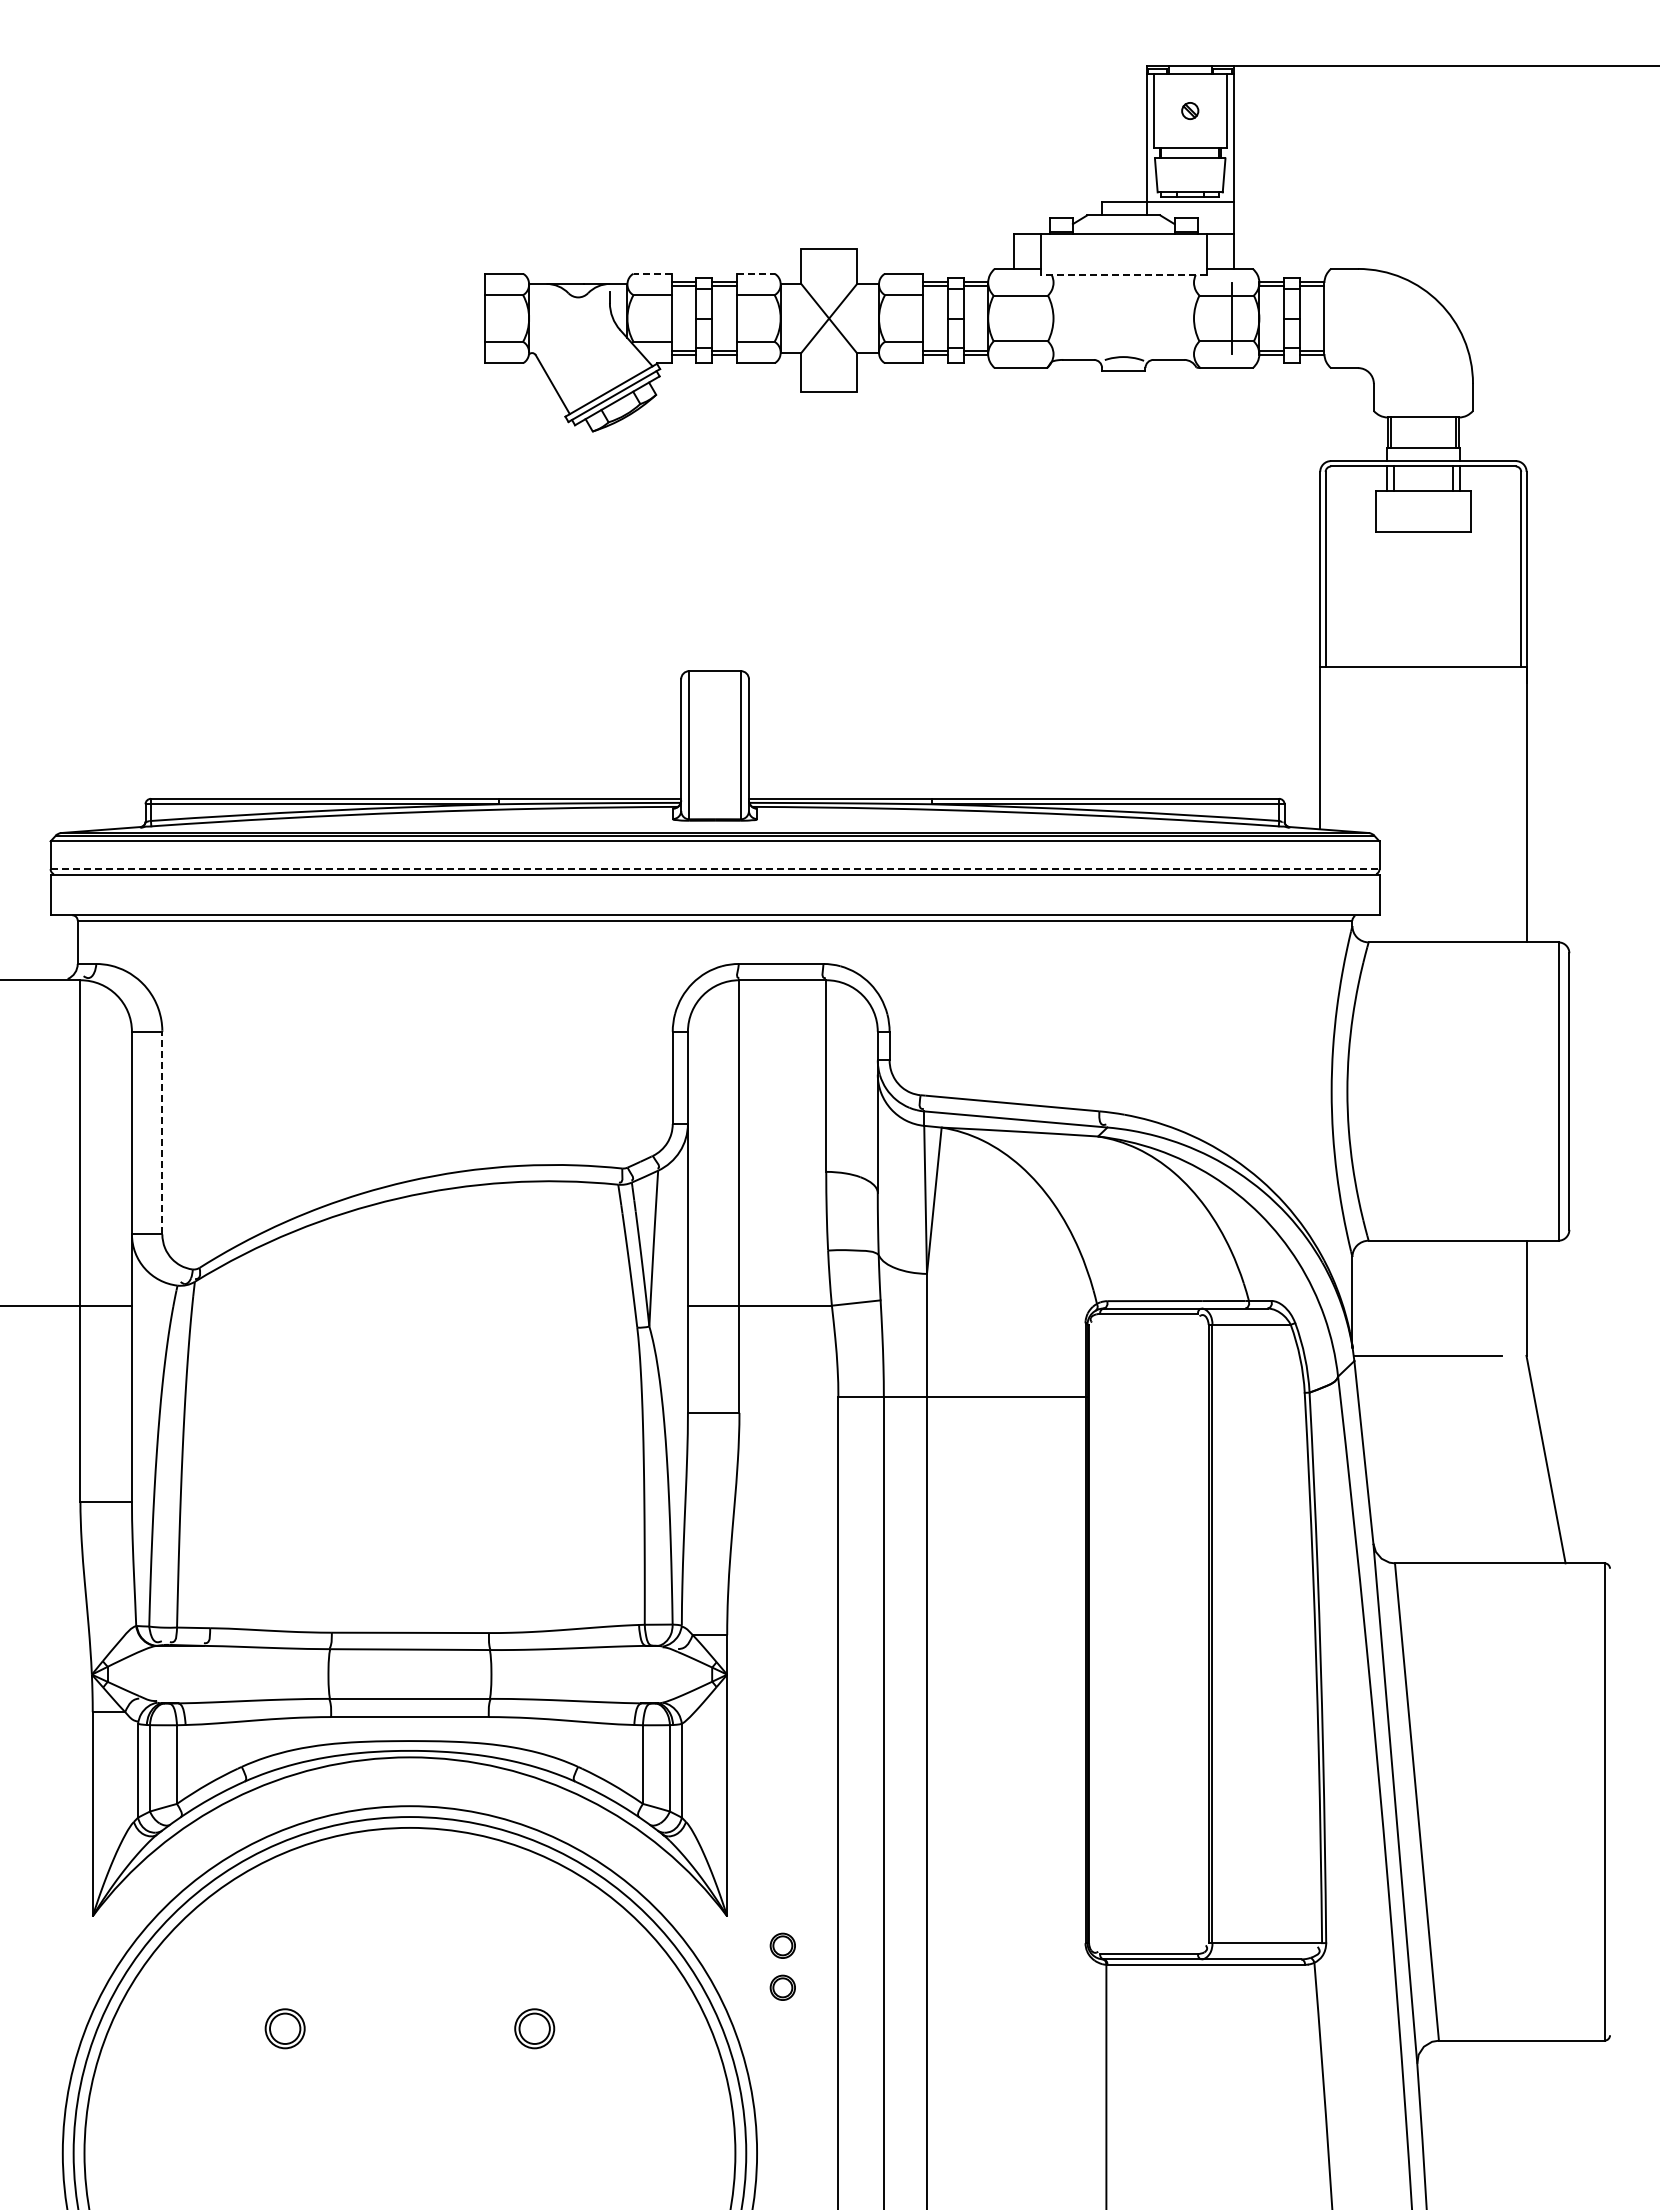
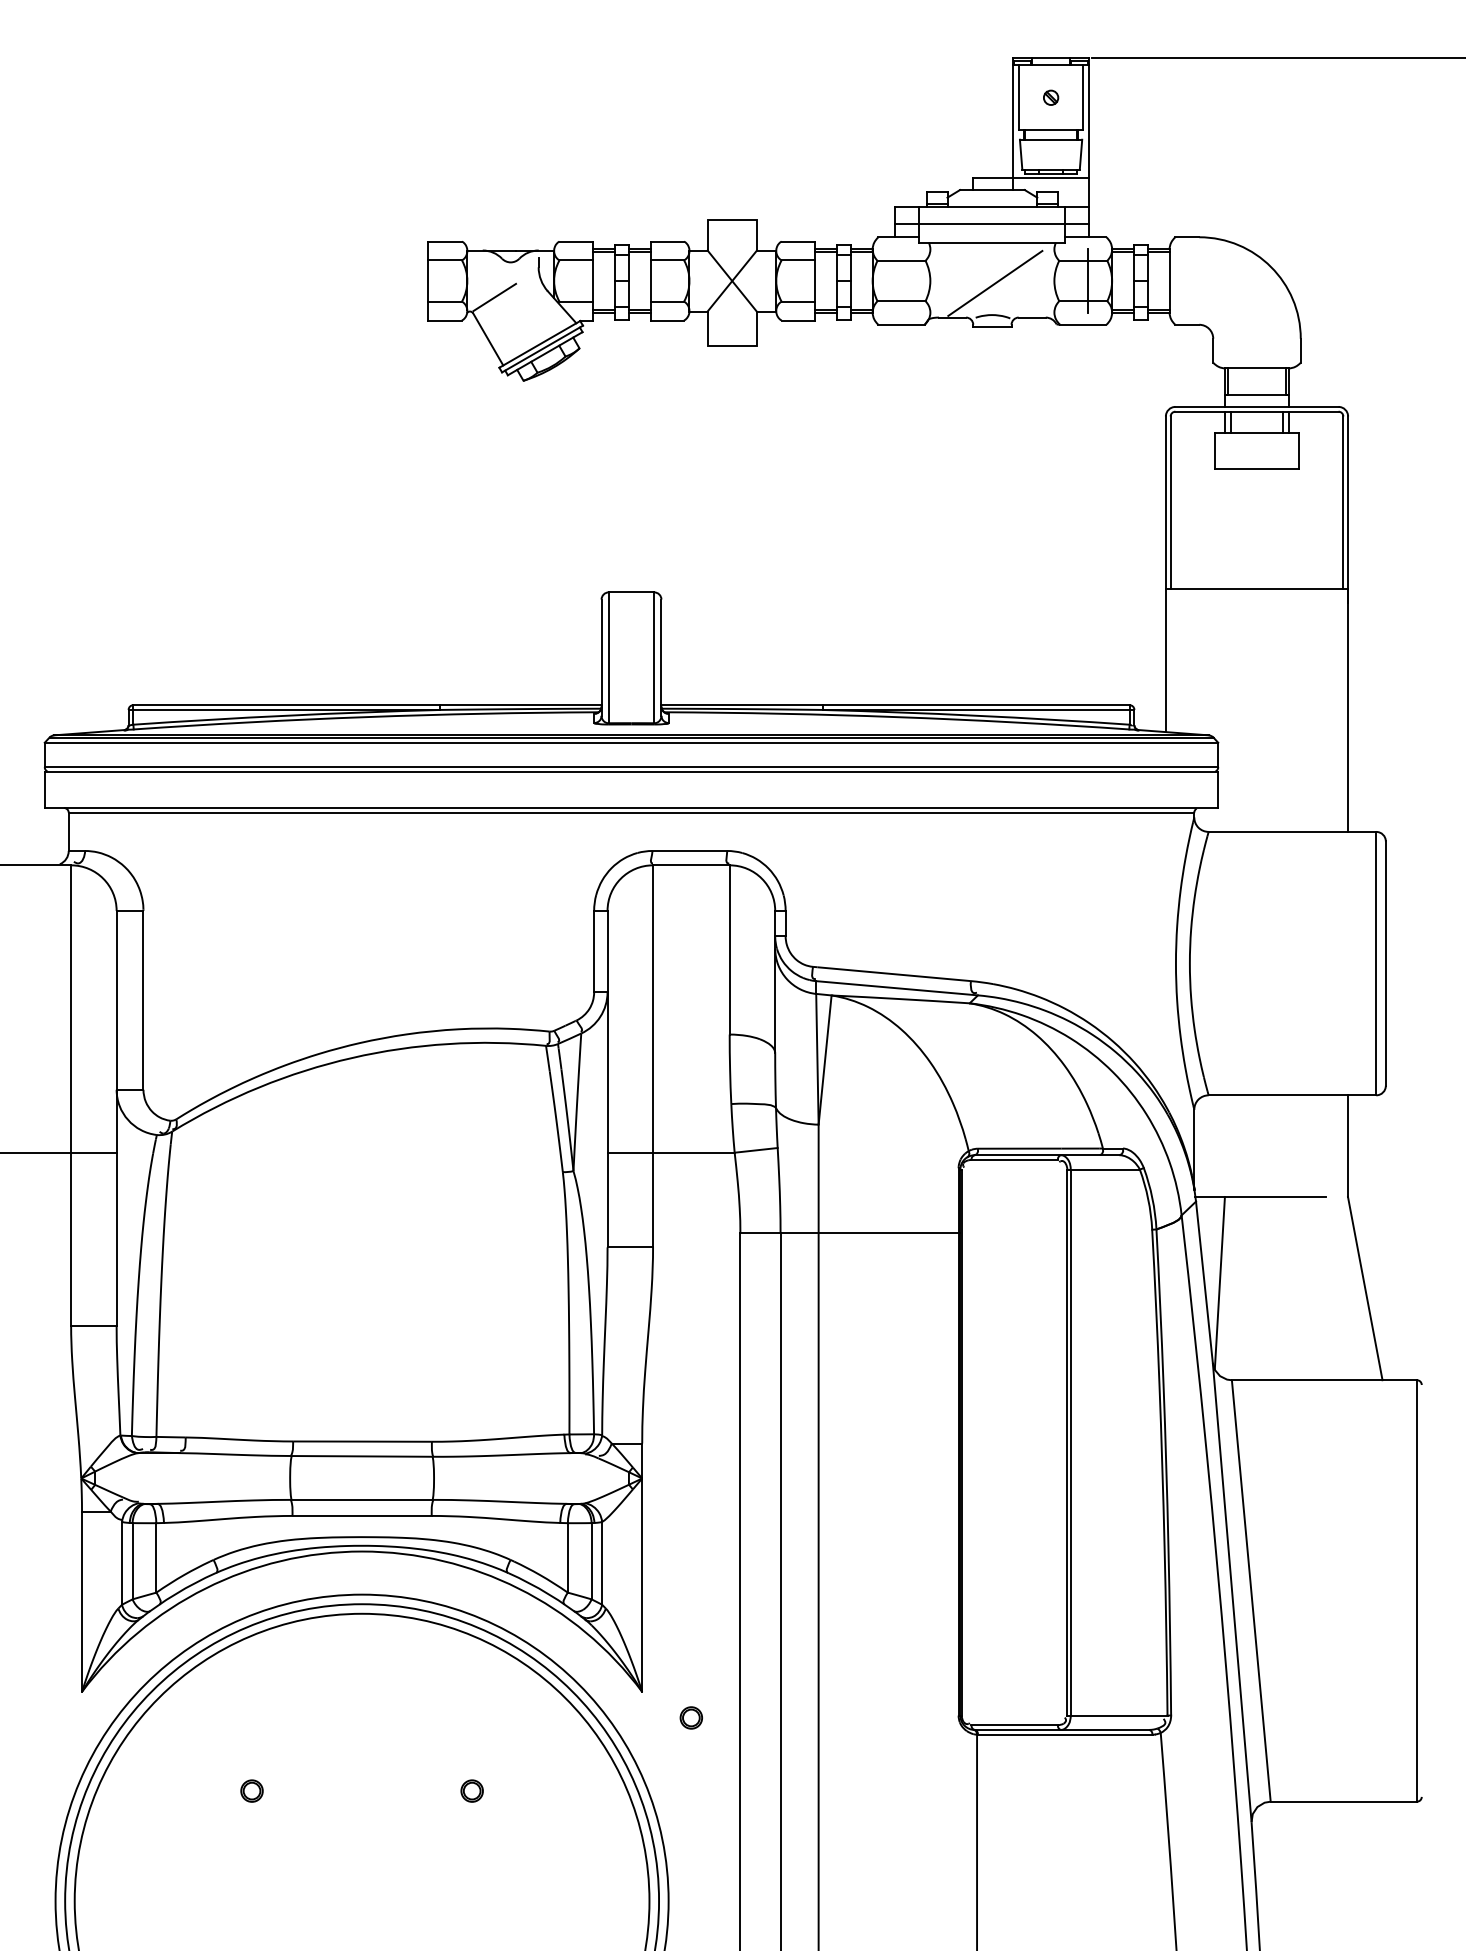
line: (1123, 253) -> (992, 223), added
line: (652, 273) -> (576, 241), dashed -> solid
line: (755, 273) -> (667, 241), dashed -> solid
line: (1123, 275) -> (992, 243), dashed -> solid
line: (1126, 321) -> (994, 283), added
line: (560, 336) -> (495, 296), added
line: (715, 869) -> (631, 767), dashed -> solid
line: (162, 1132) -> (143, 999), dashed -> solid
line: (1381, 1453) -> (1219, 1283), added
part: (782, 1987) -> (691, 1754), removed
part: (285, 2028) -> (252, 1790), size x0.62
part: (534, 2028) -> (472, 1790), size x0.62

